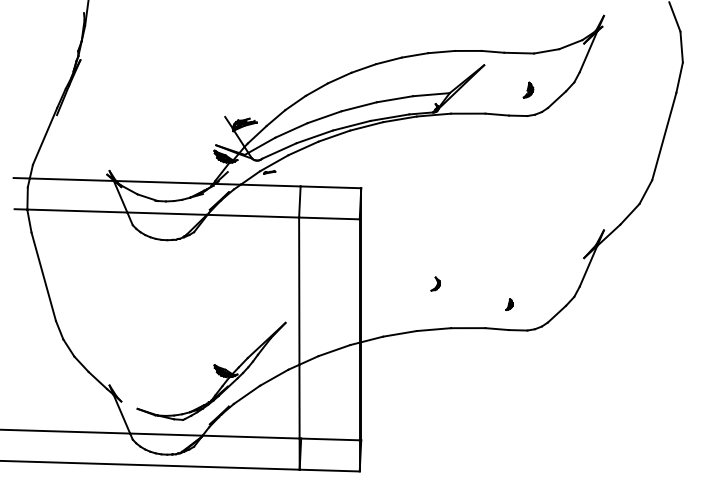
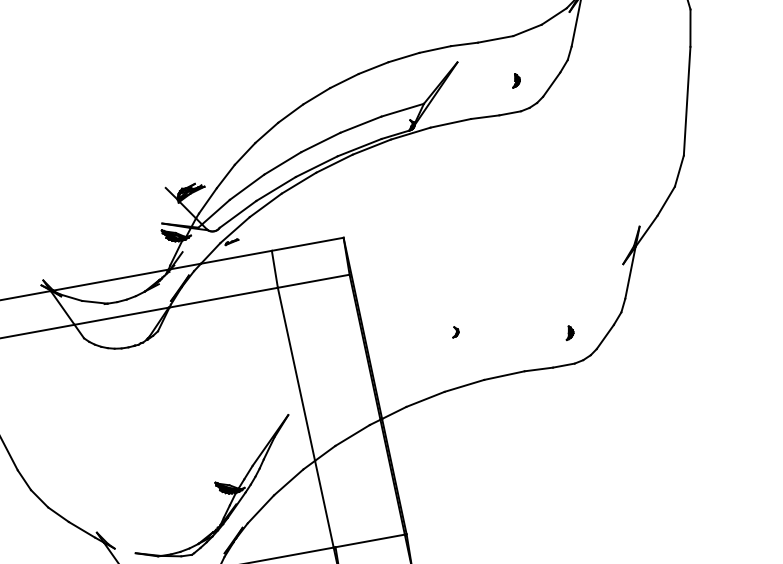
part: (528, 89) -> (515, 79), size x0.71
part: (435, 284) -> (455, 332), size x0.62
part: (509, 304) -> (569, 332), moved

